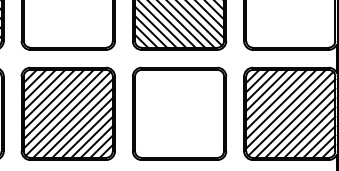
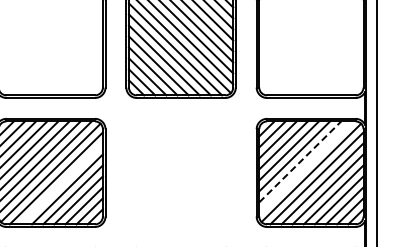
line: (281, 104) -> (300, 161), solid -> dashed
line: (285, 109) -> (305, 167), removed
part: (179, 113) -> (180, 172), removed
line: (77, 122) -> (61, 183), removed

